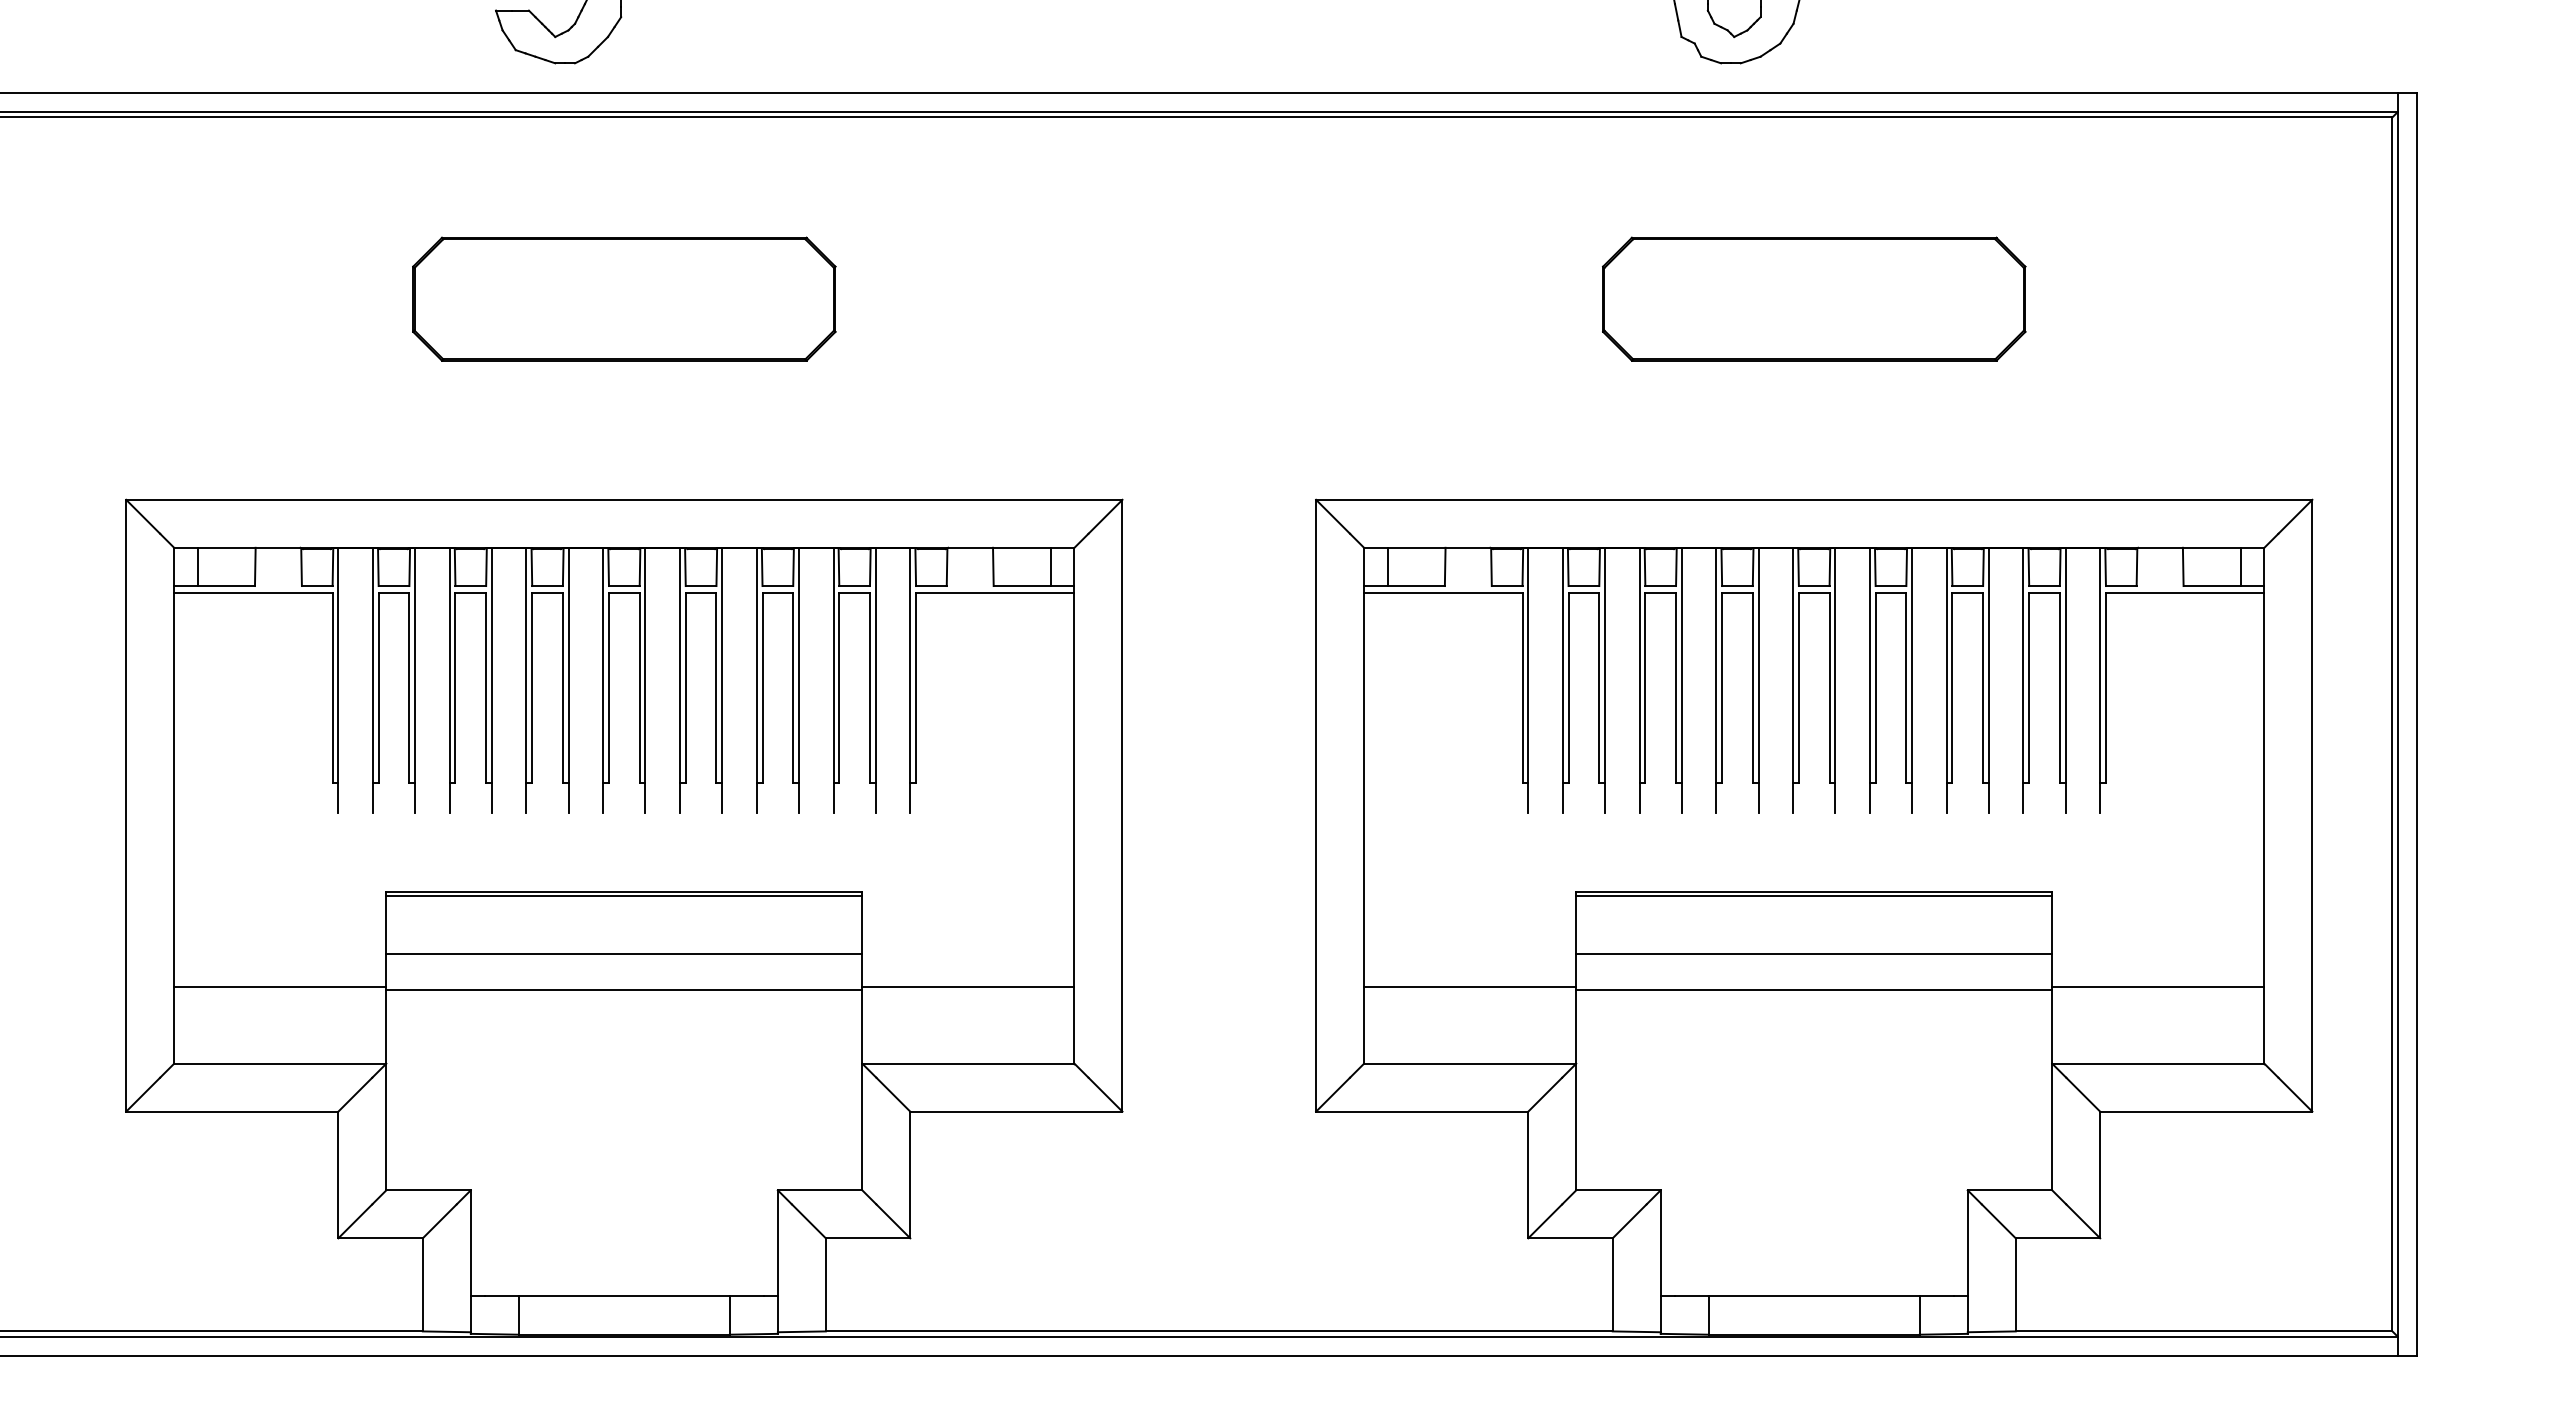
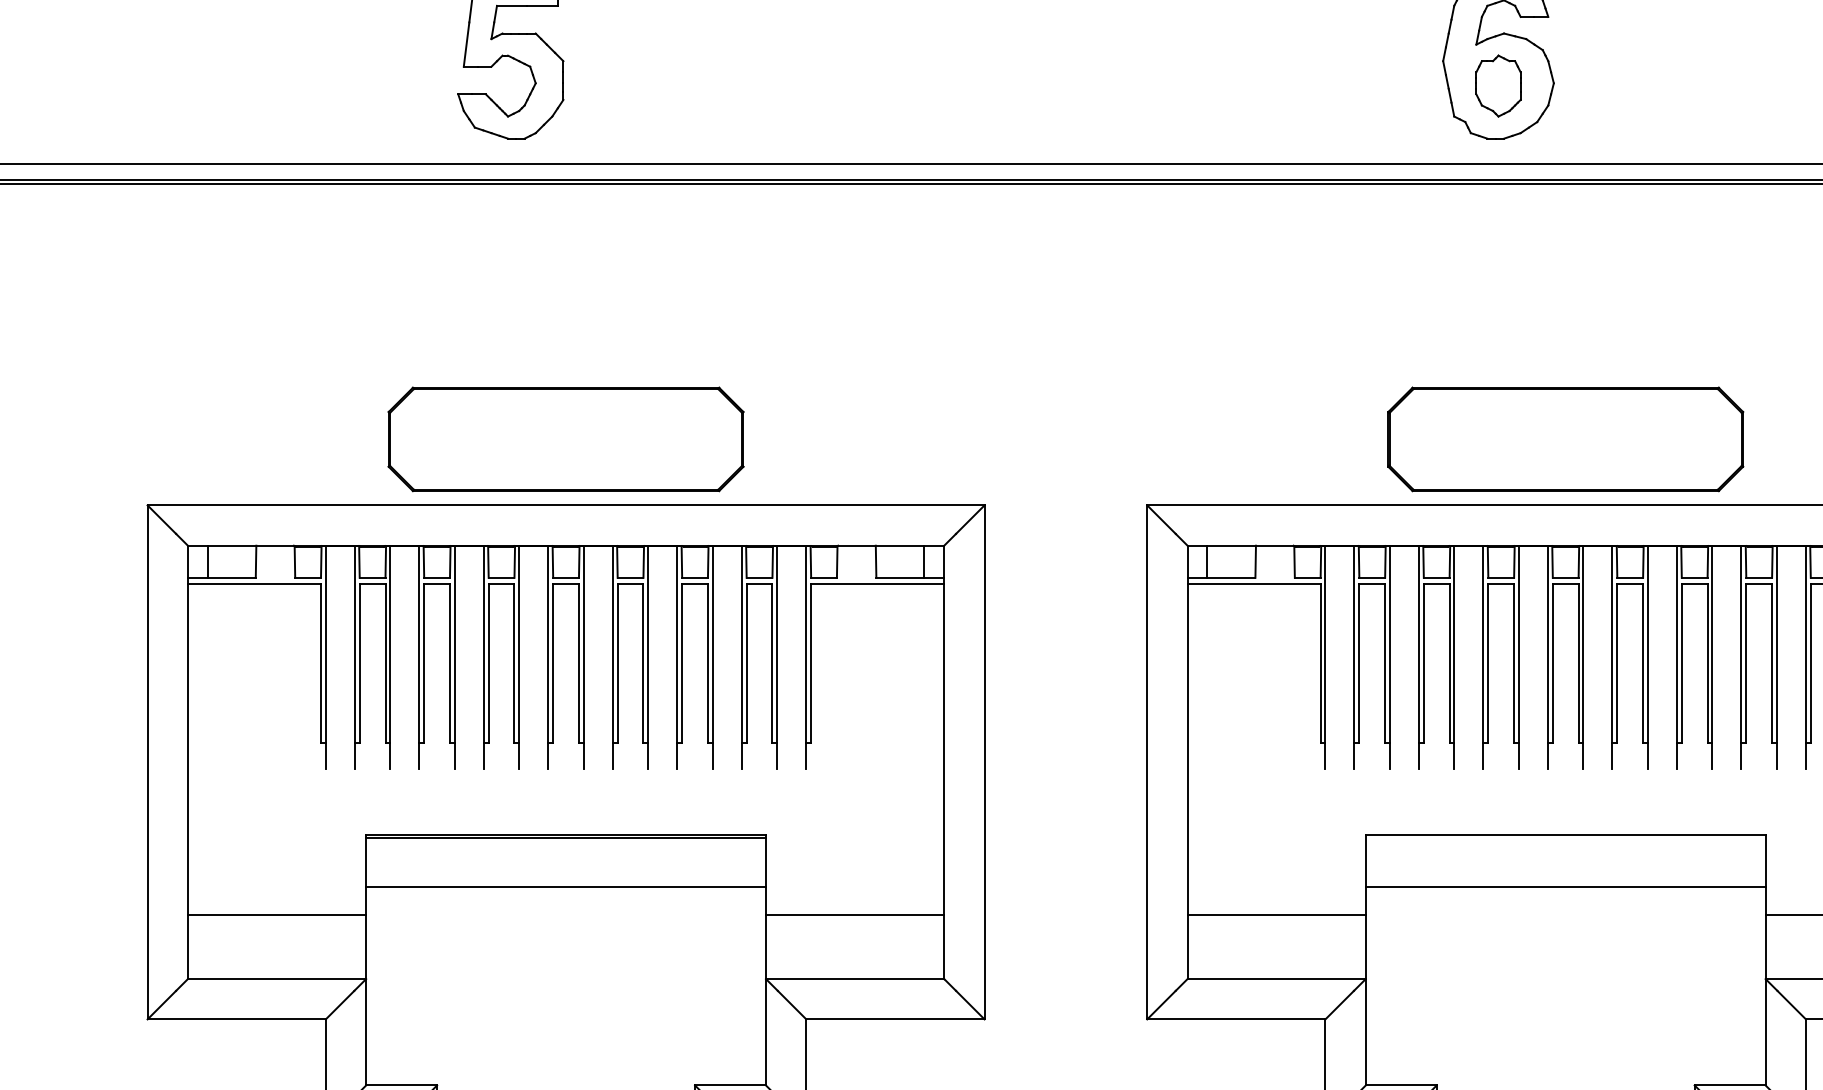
part: (624, 298) -> (566, 438), moved
part: (1814, 298) -> (1565, 438), moved
line: (1814, 896) -> (1565, 838), removed
line: (624, 989) -> (566, 916), removed
line: (1814, 989) -> (1565, 916), removed

